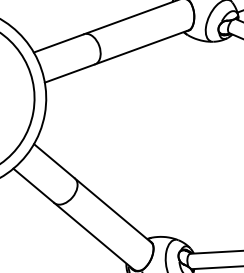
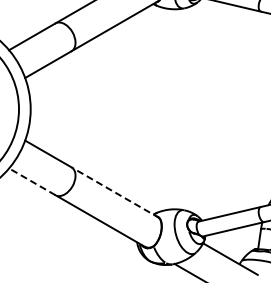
line: (34, 185) -> (32, 181), solid -> dashed
line: (113, 210) -> (115, 192), solid -> dashed

